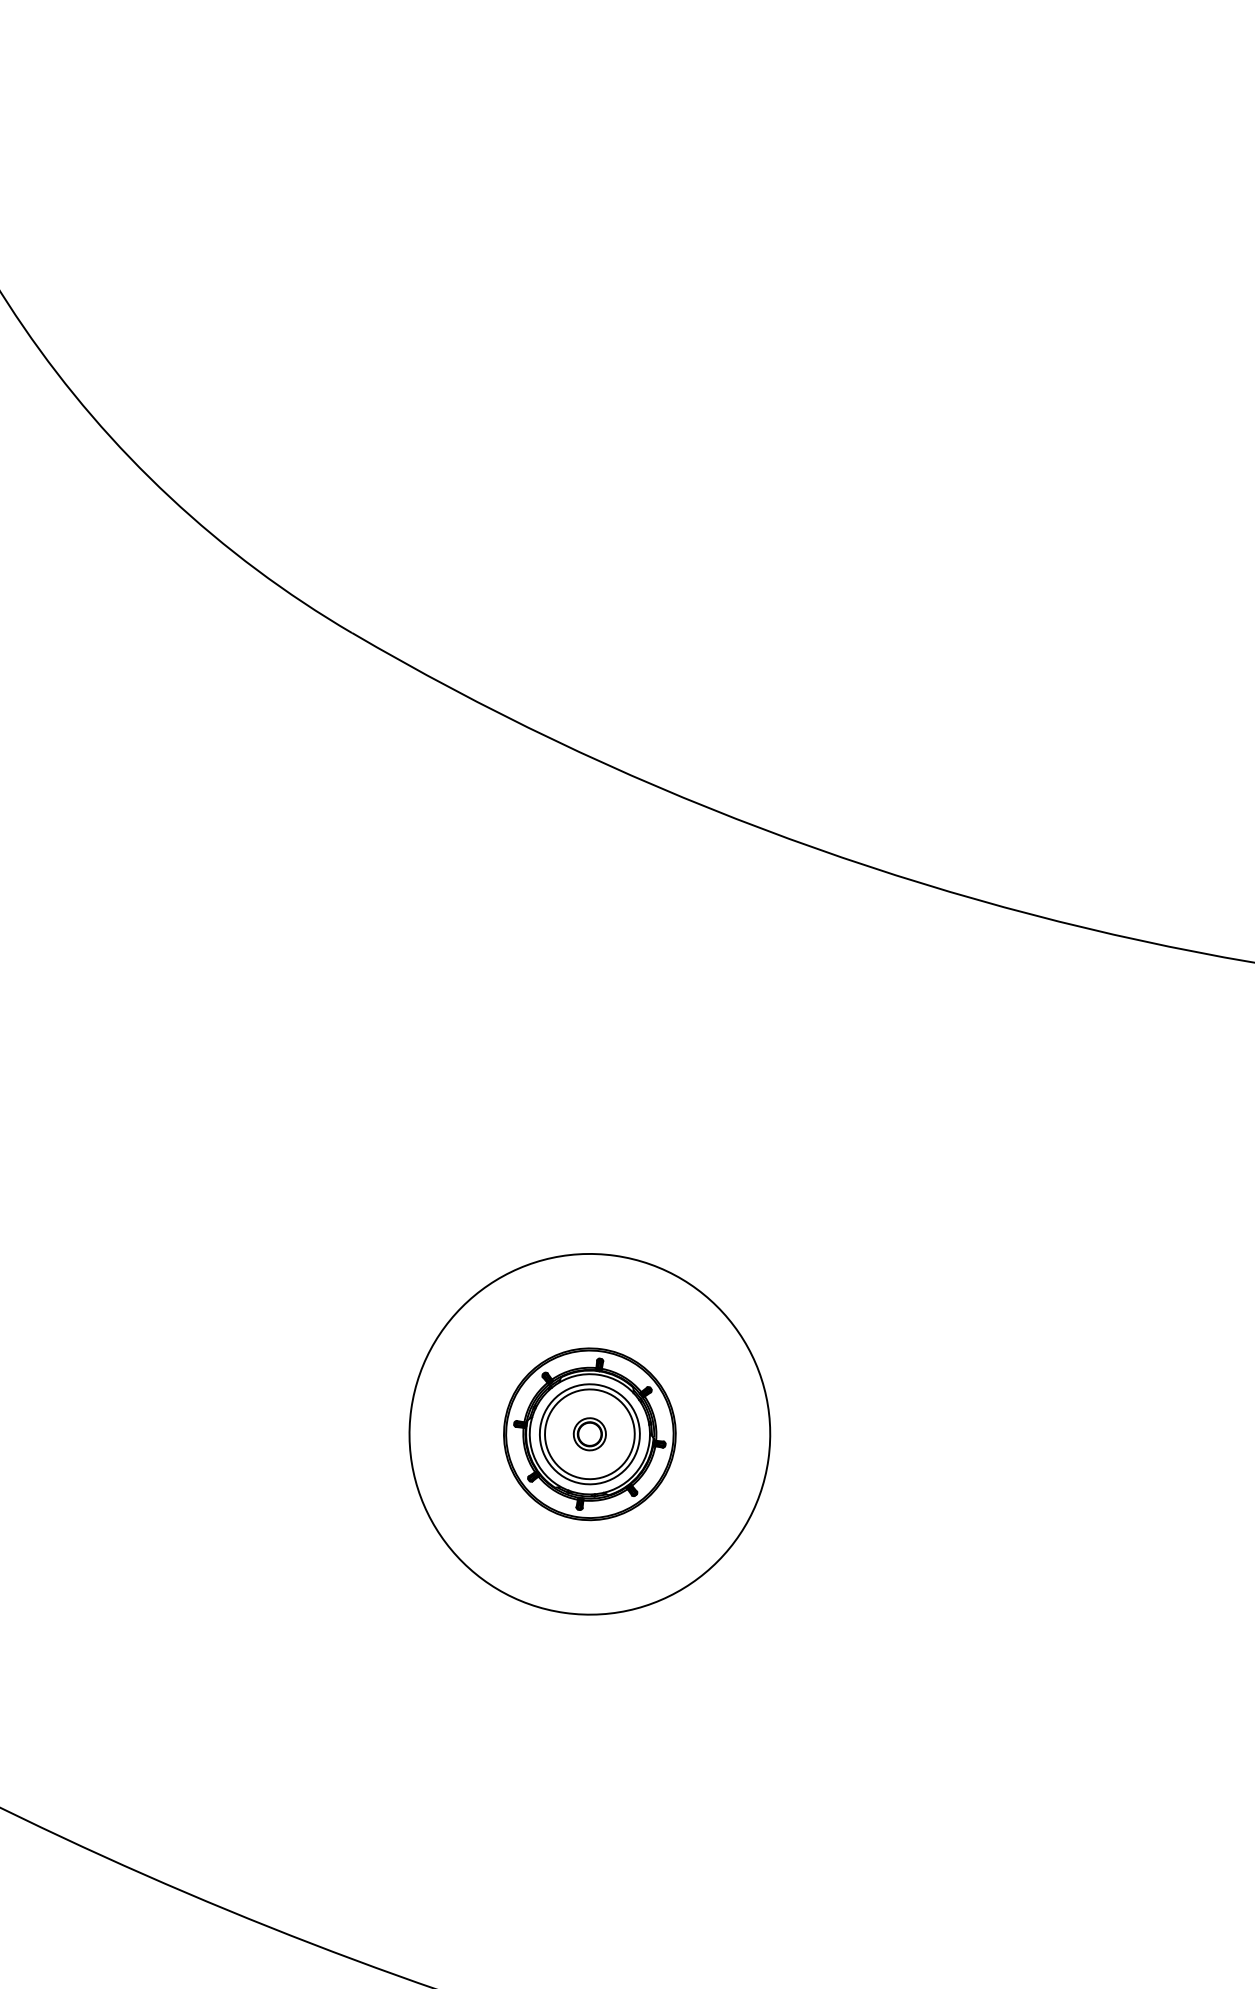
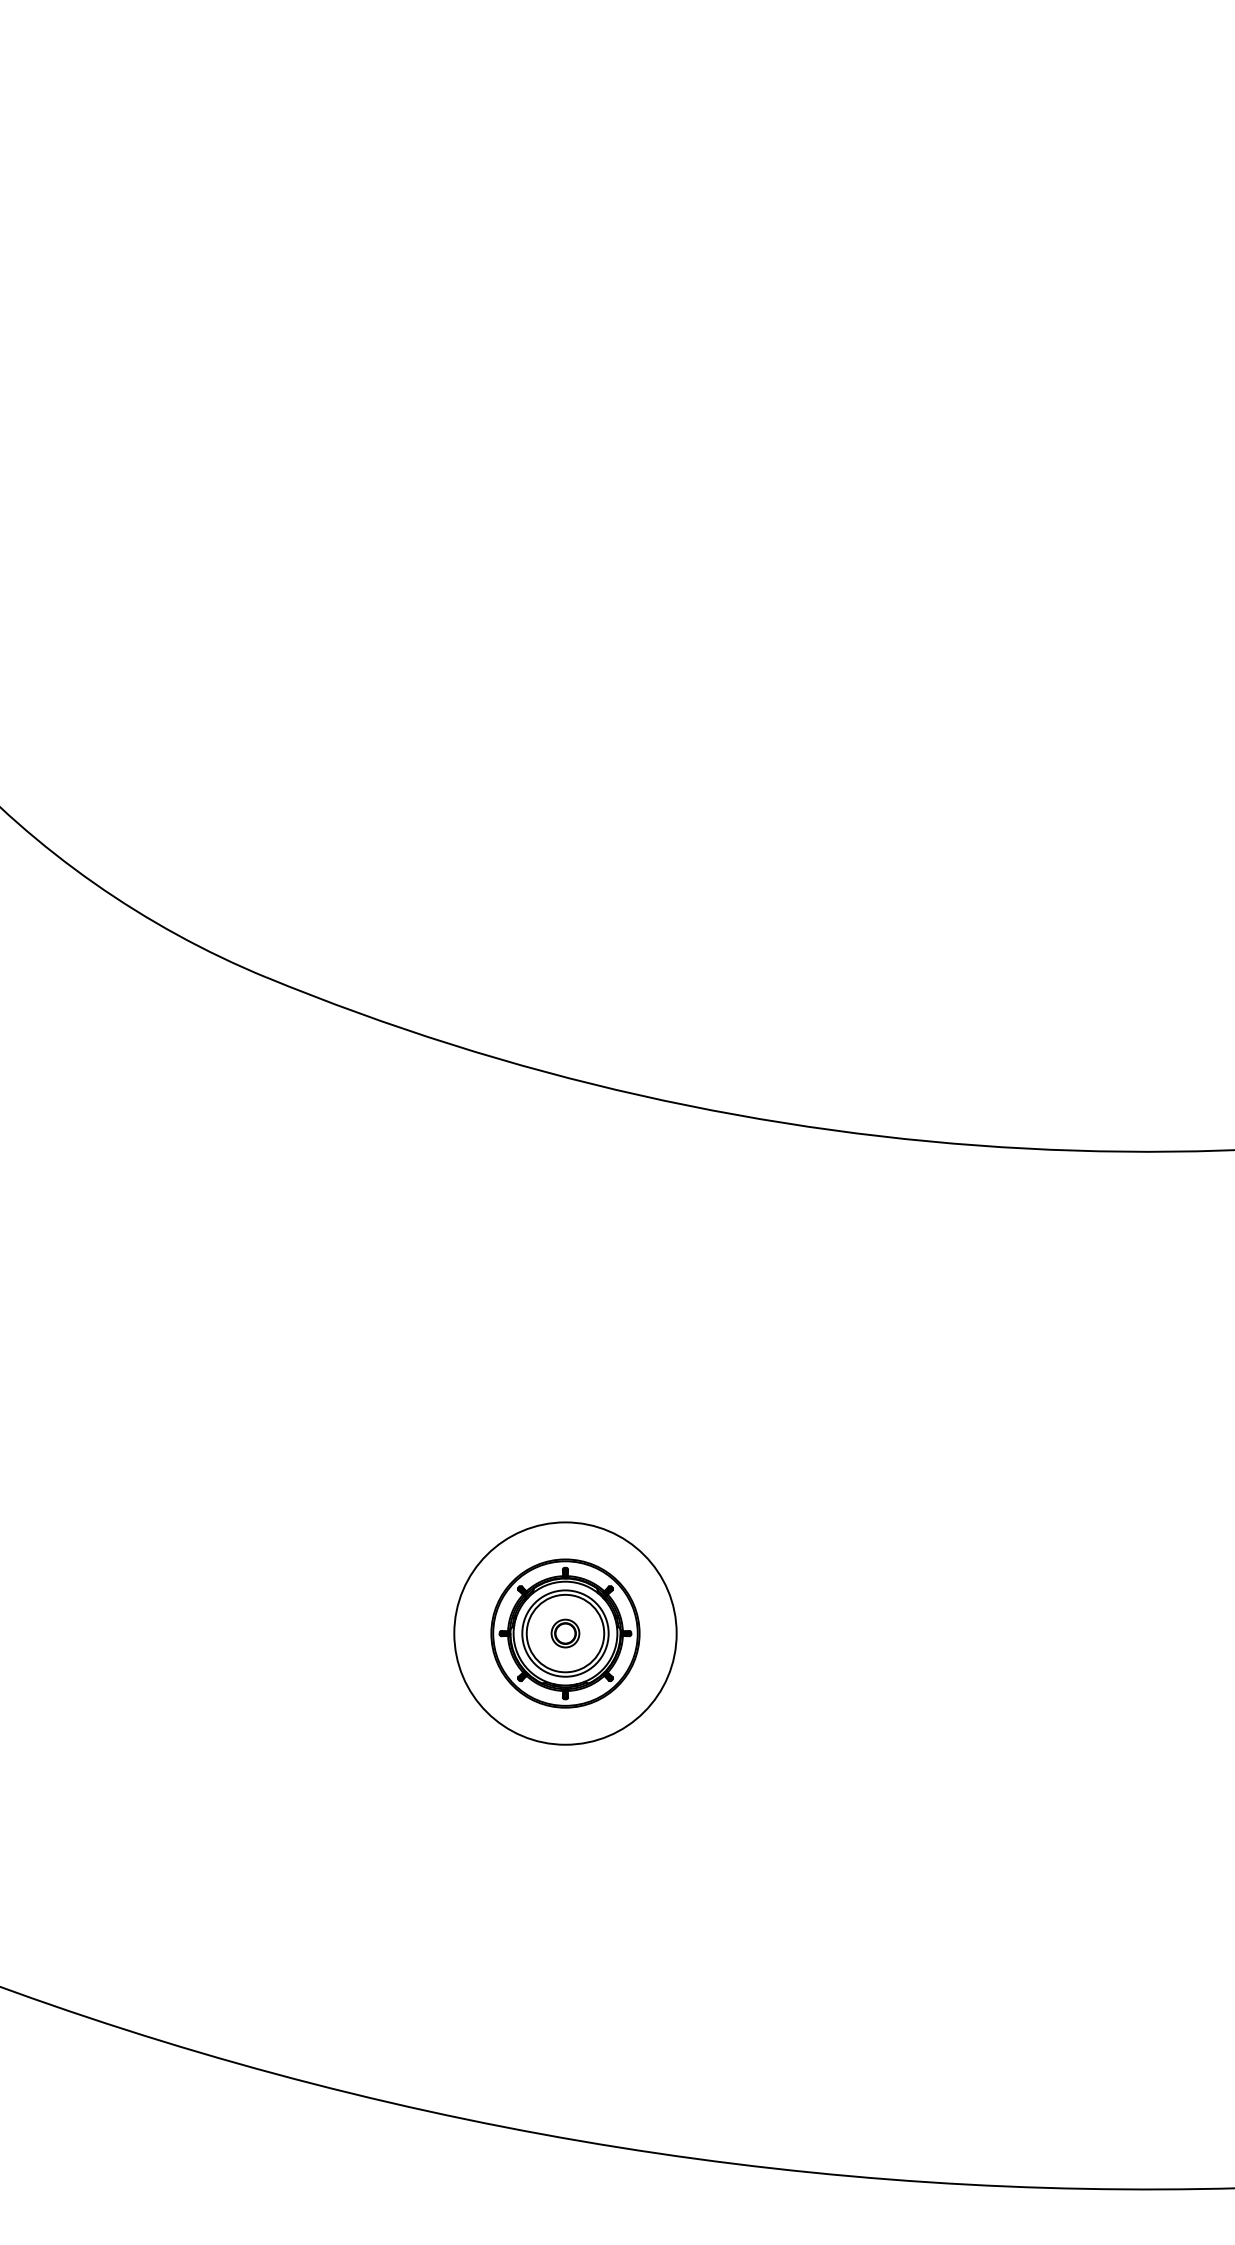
circle: (589, 1434) -> (565, 1633), size x0.71

